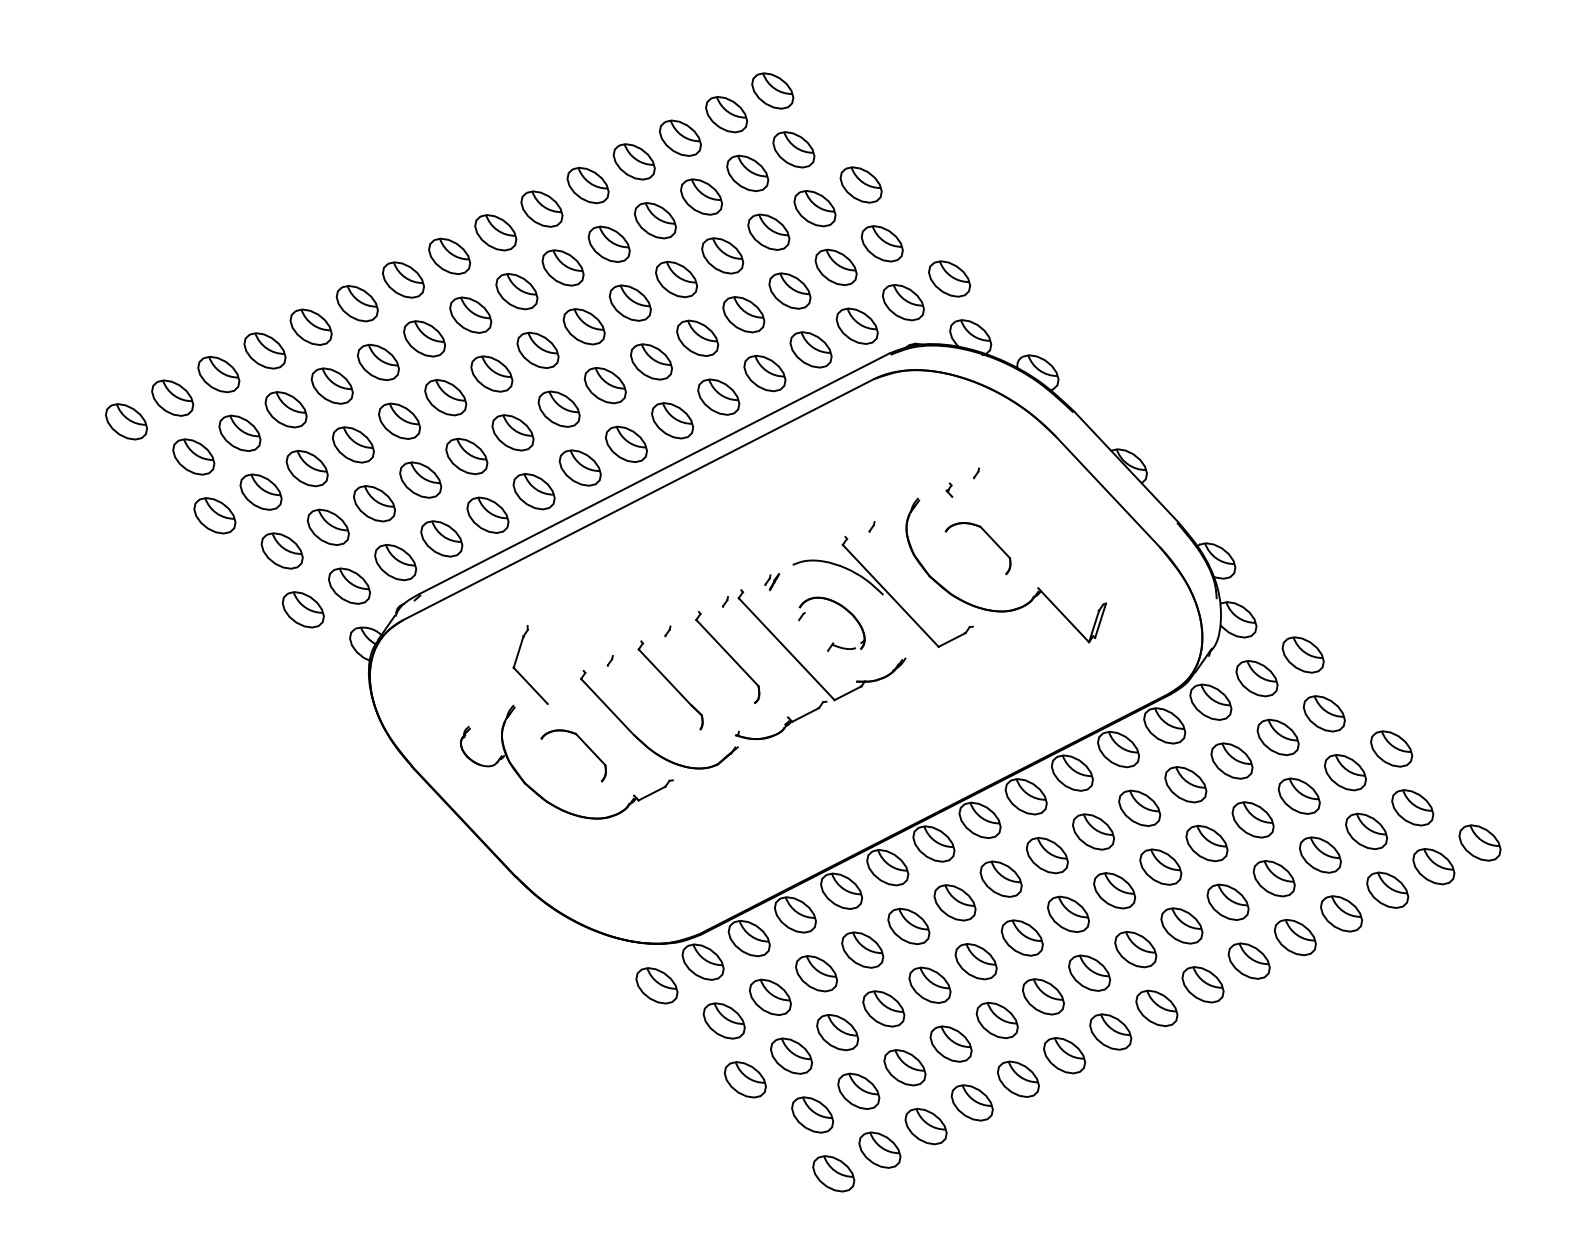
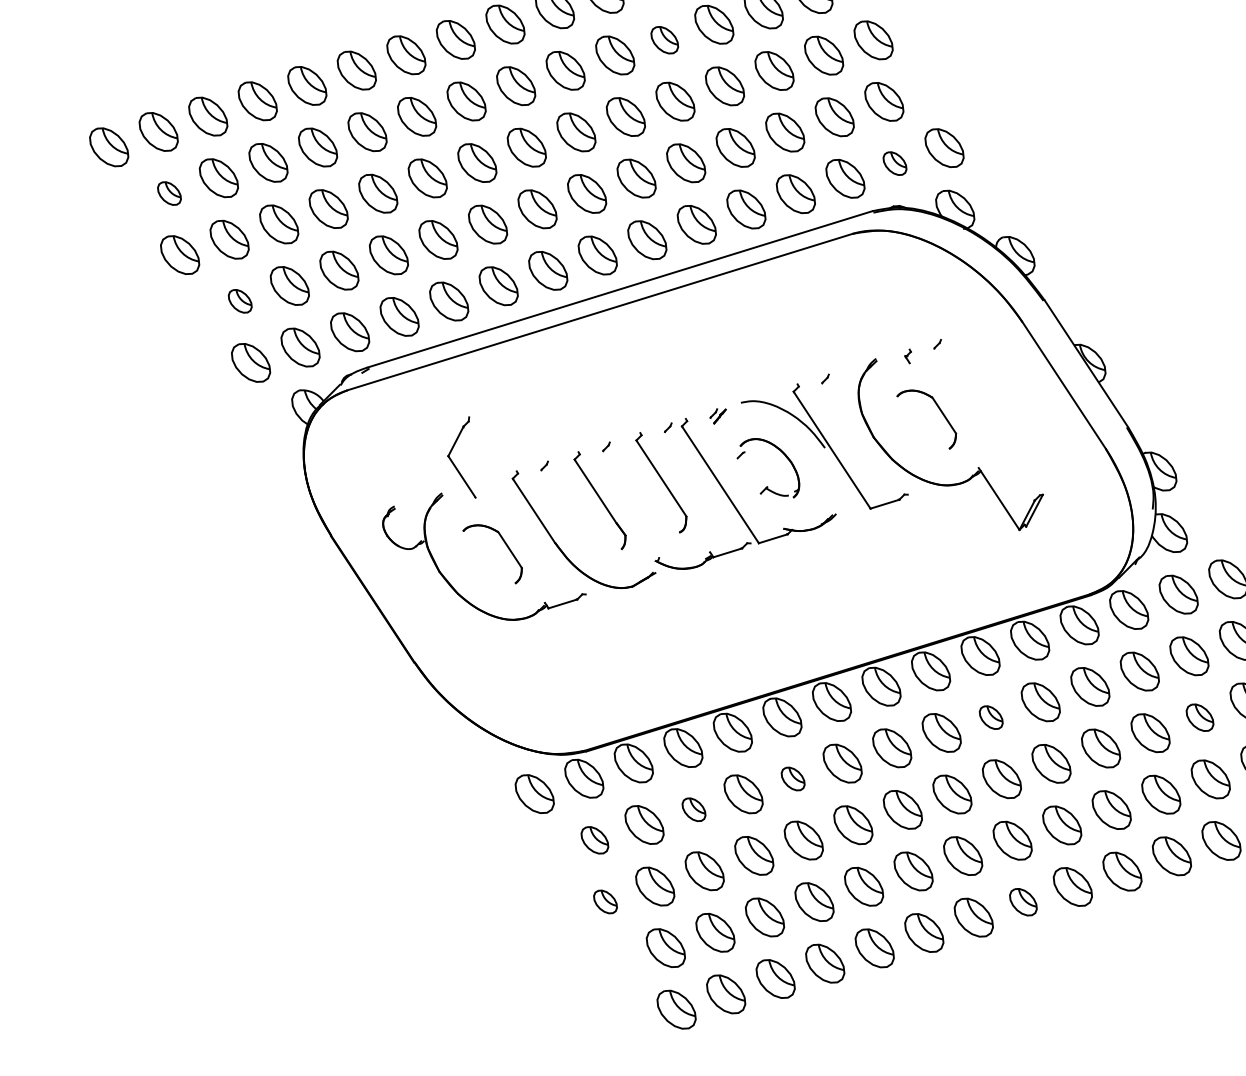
part: (655, 220) -> (664, 39), size x0.7
part: (903, 302) -> (895, 163), size x0.6
part: (193, 456) -> (169, 193), size x0.6
part: (281, 550) -> (239, 300), size x0.6
part: (1298, 795) -> (1199, 716), size x0.7
part: (1093, 831) -> (991, 717), size x0.6
part: (908, 926) -> (792, 778), size x0.6
part: (816, 973) -> (694, 809), size x0.6
part: (1156, 1007) -> (1023, 901), size x0.7
part: (723, 1020) -> (594, 839), size x0.7
part: (744, 1079) -> (604, 901), size x0.6

